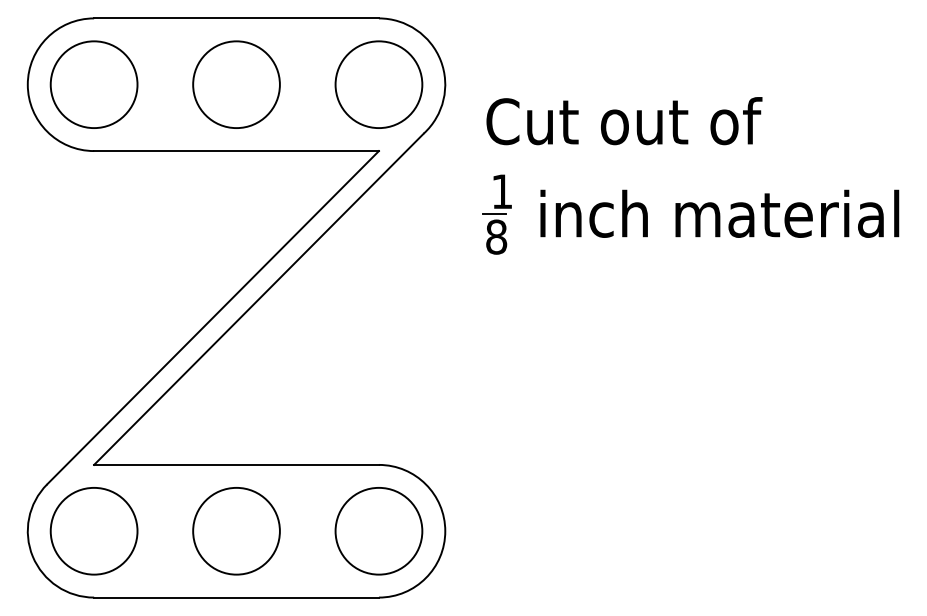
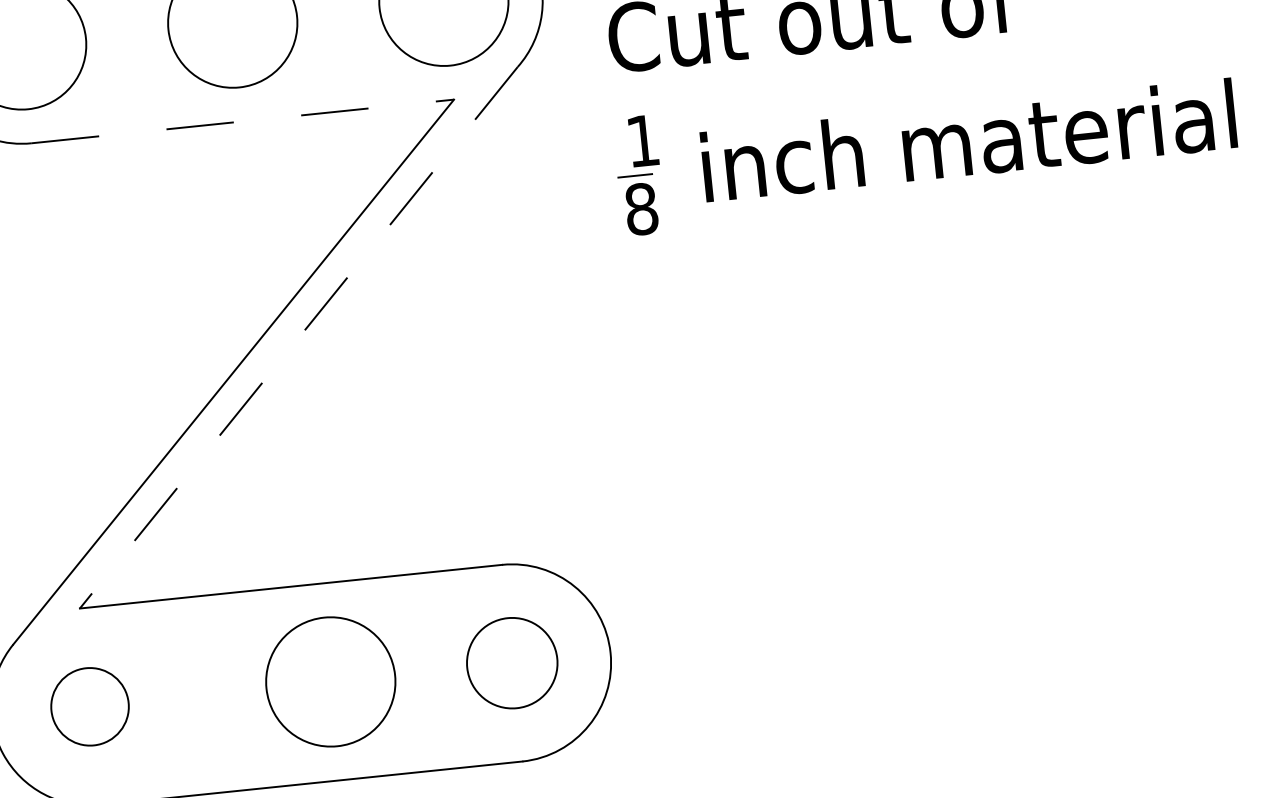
line: (237, 151) -> (244, 121), solid -> dashed
line: (258, 299) -> (298, 338), solid -> dashed
circle: (93, 530) -> (89, 705), size x0.6
circle: (378, 530) -> (511, 662), size x0.7
circle: (236, 531) -> (330, 682), moved

